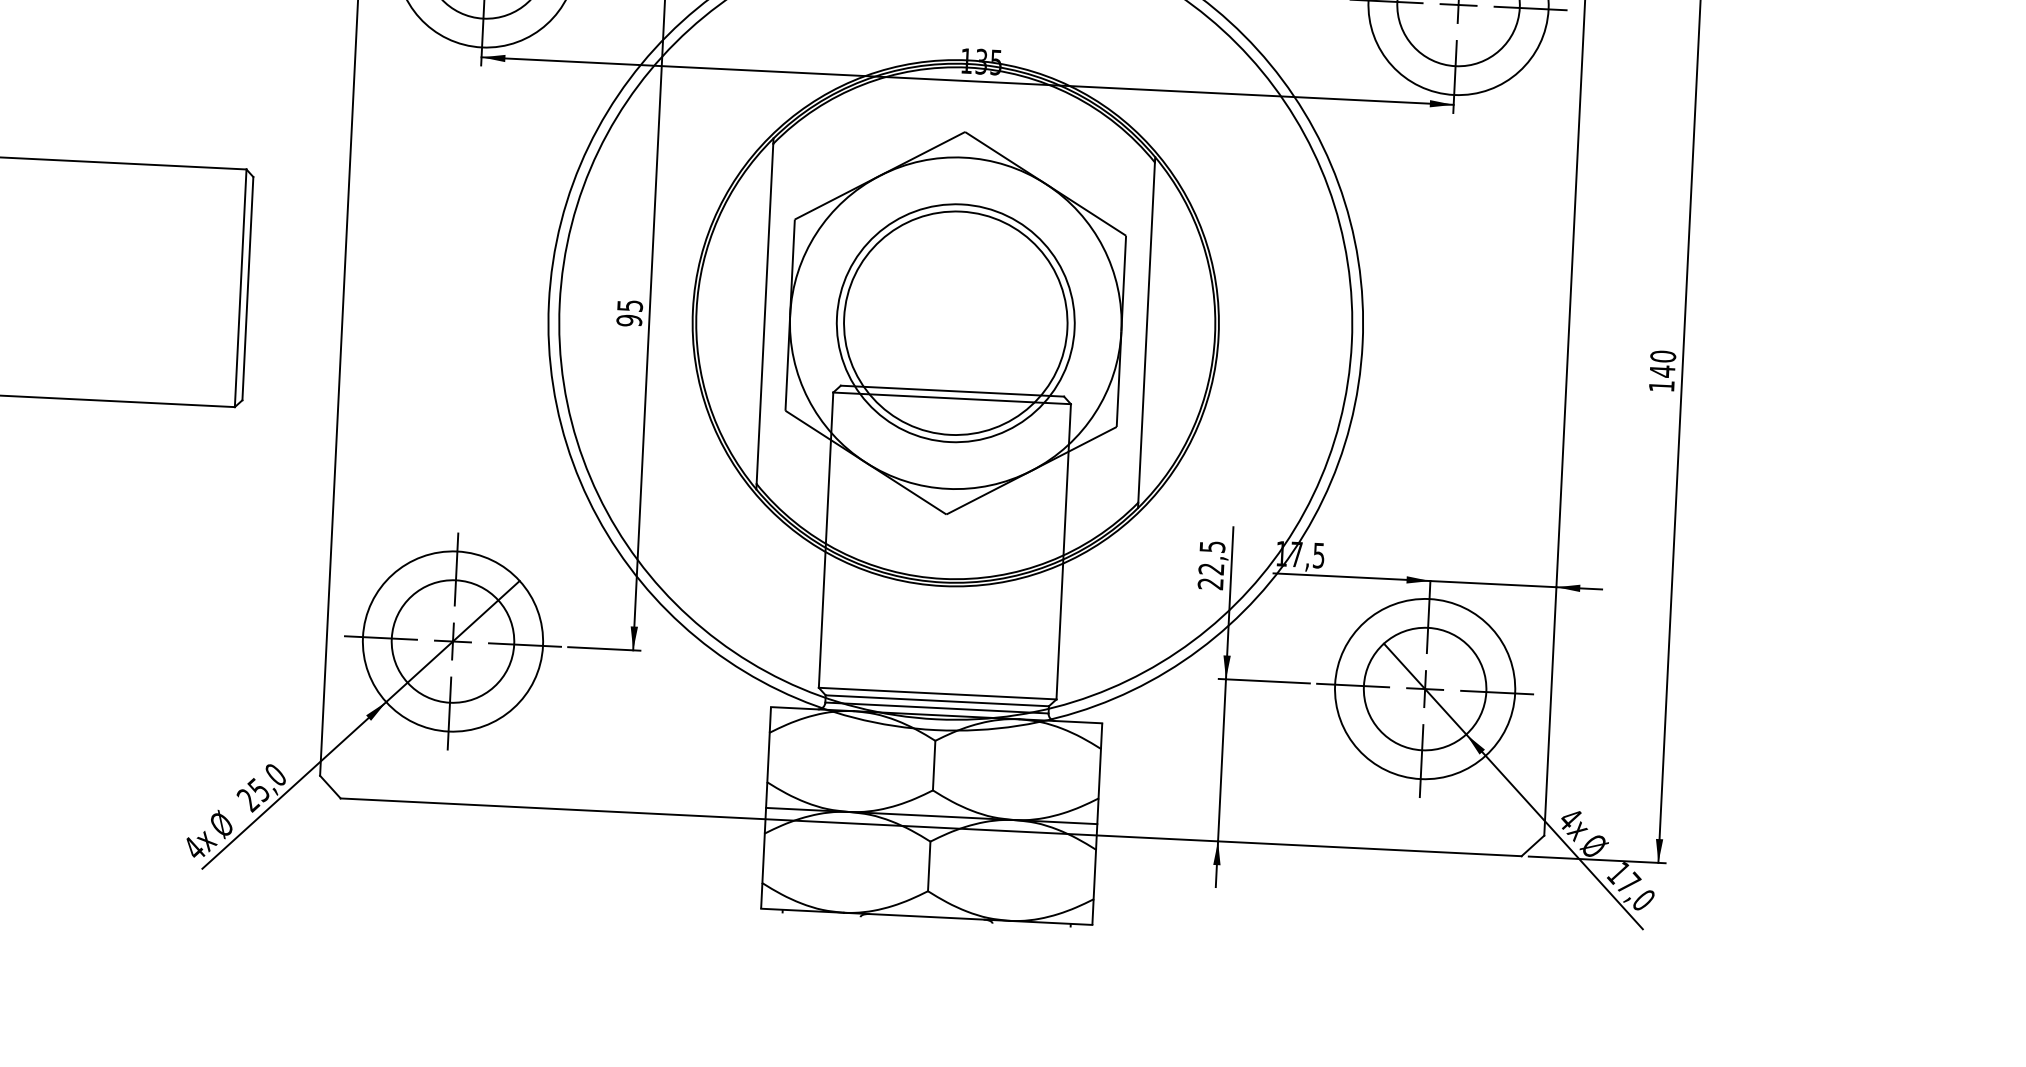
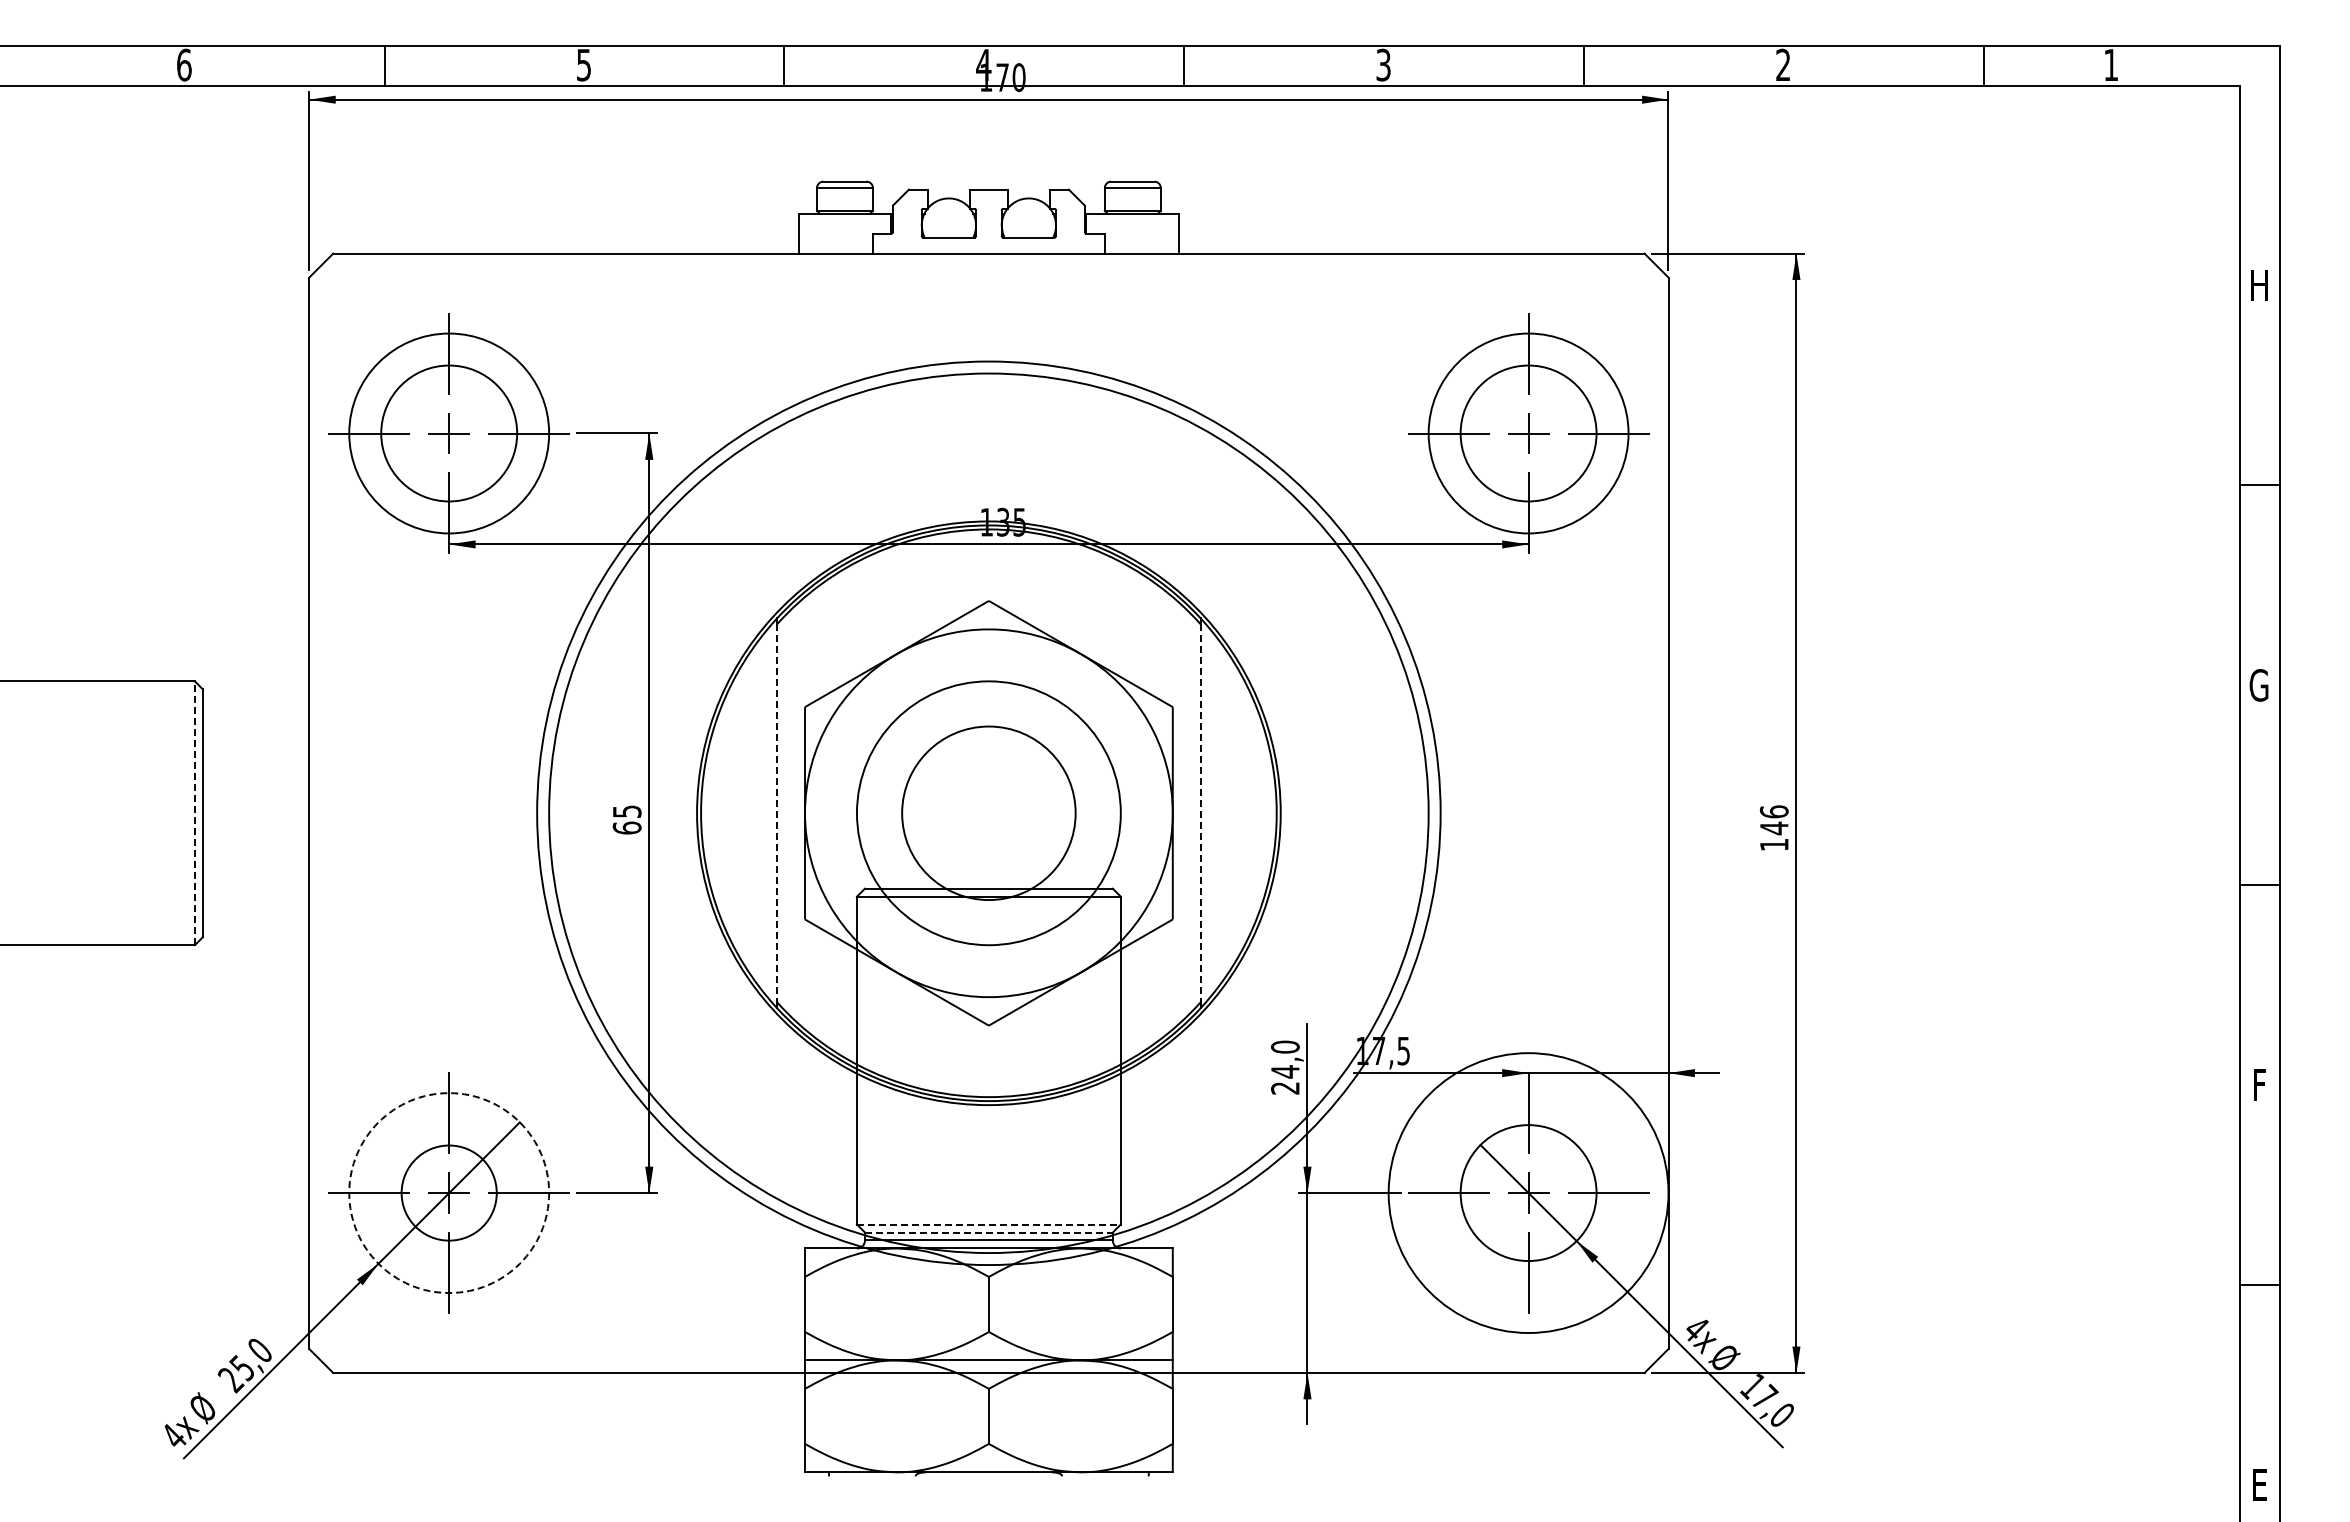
line: (240, 288) -> (194, 813), solid -> dashed
line: (765, 314) -> (777, 813), solid -> dashed
text: (628, 320) -> (626, 827), 95 -> 65
circle: (955, 323) -> (988, 813), size x0.7
line: (1146, 332) -> (1200, 813), solid -> dashed
text: (1662, 356) -> (1773, 811), 140 -> 146
text: (1212, 558) -> (1285, 1059), 22,5 -> 24,0
circle: (453, 641) -> (449, 1193), size x0.7
circle: (453, 641) -> (449, 1193), solid -> dashed
circle: (1425, 689) -> (1528, 1193), size x1.4
line: (937, 693) -> (988, 1224), solid -> dashed
line: (936, 700) -> (988, 1232), solid -> dashed

